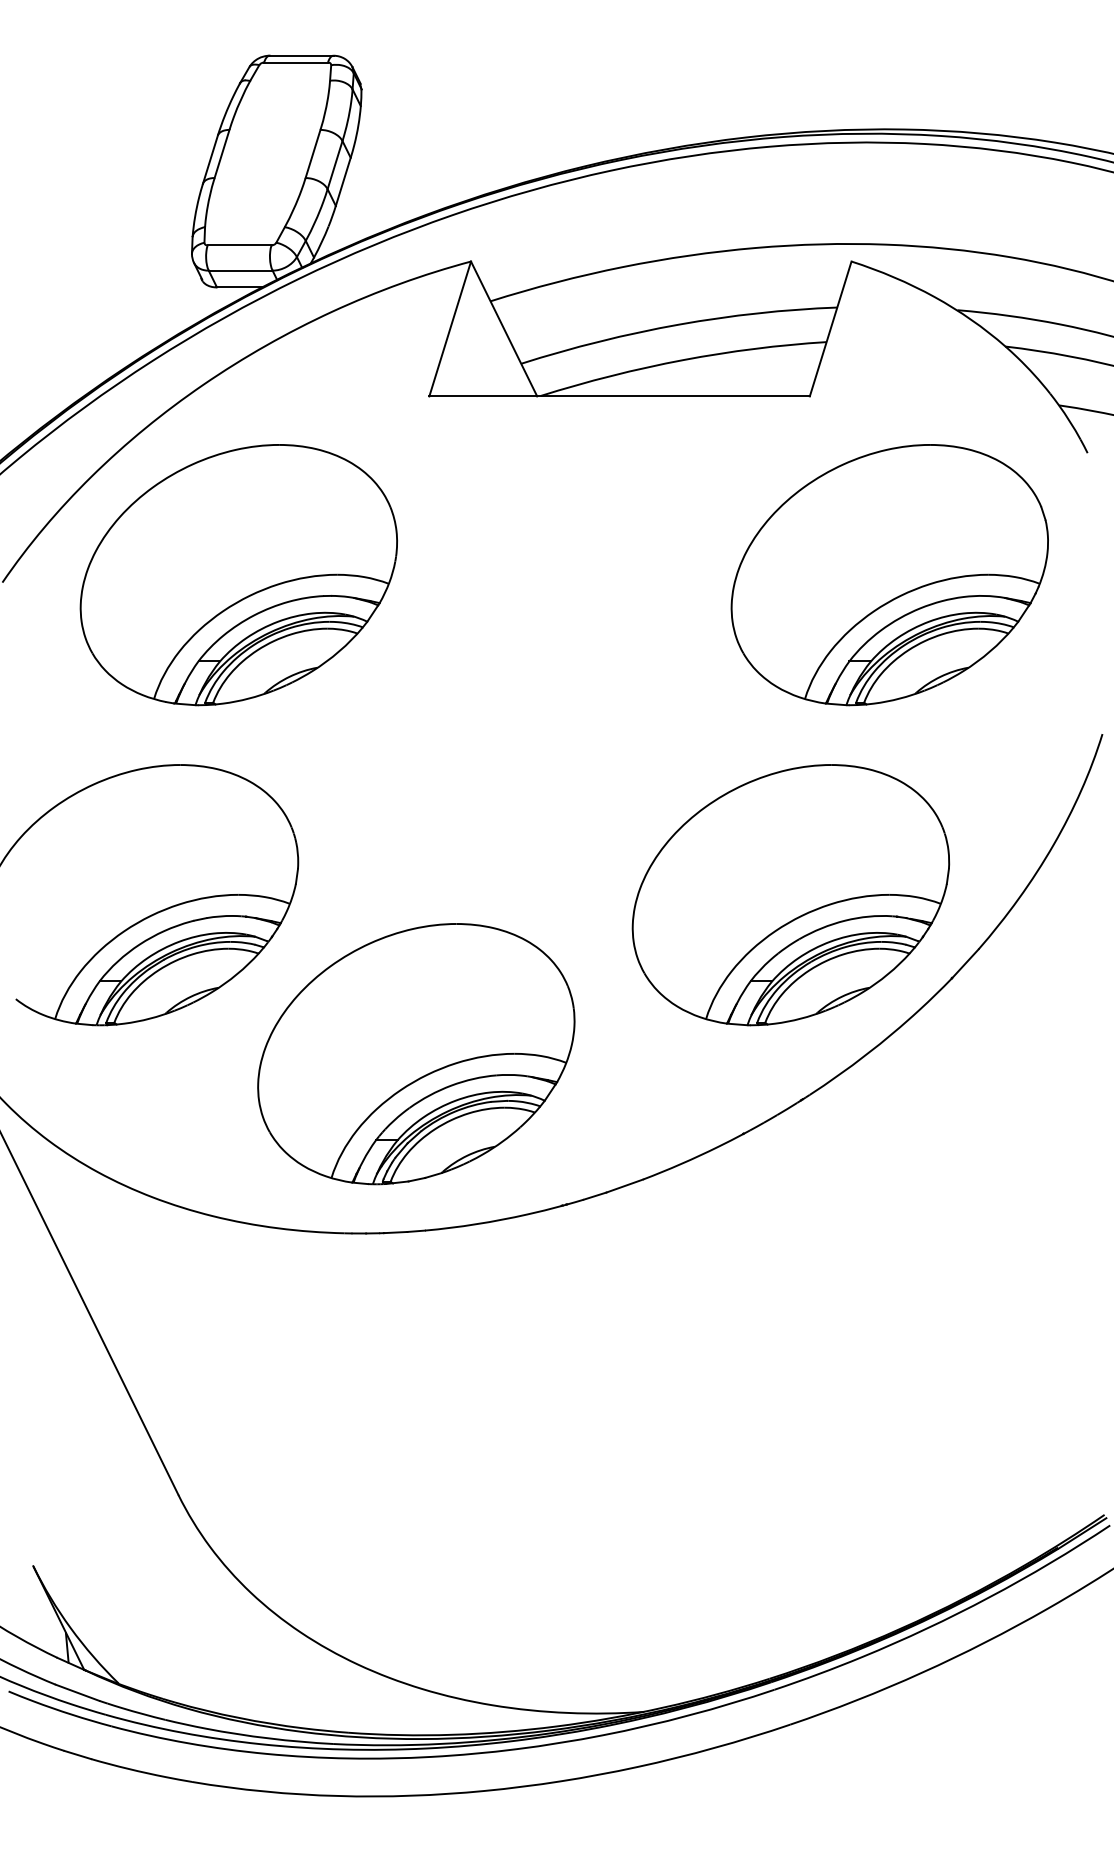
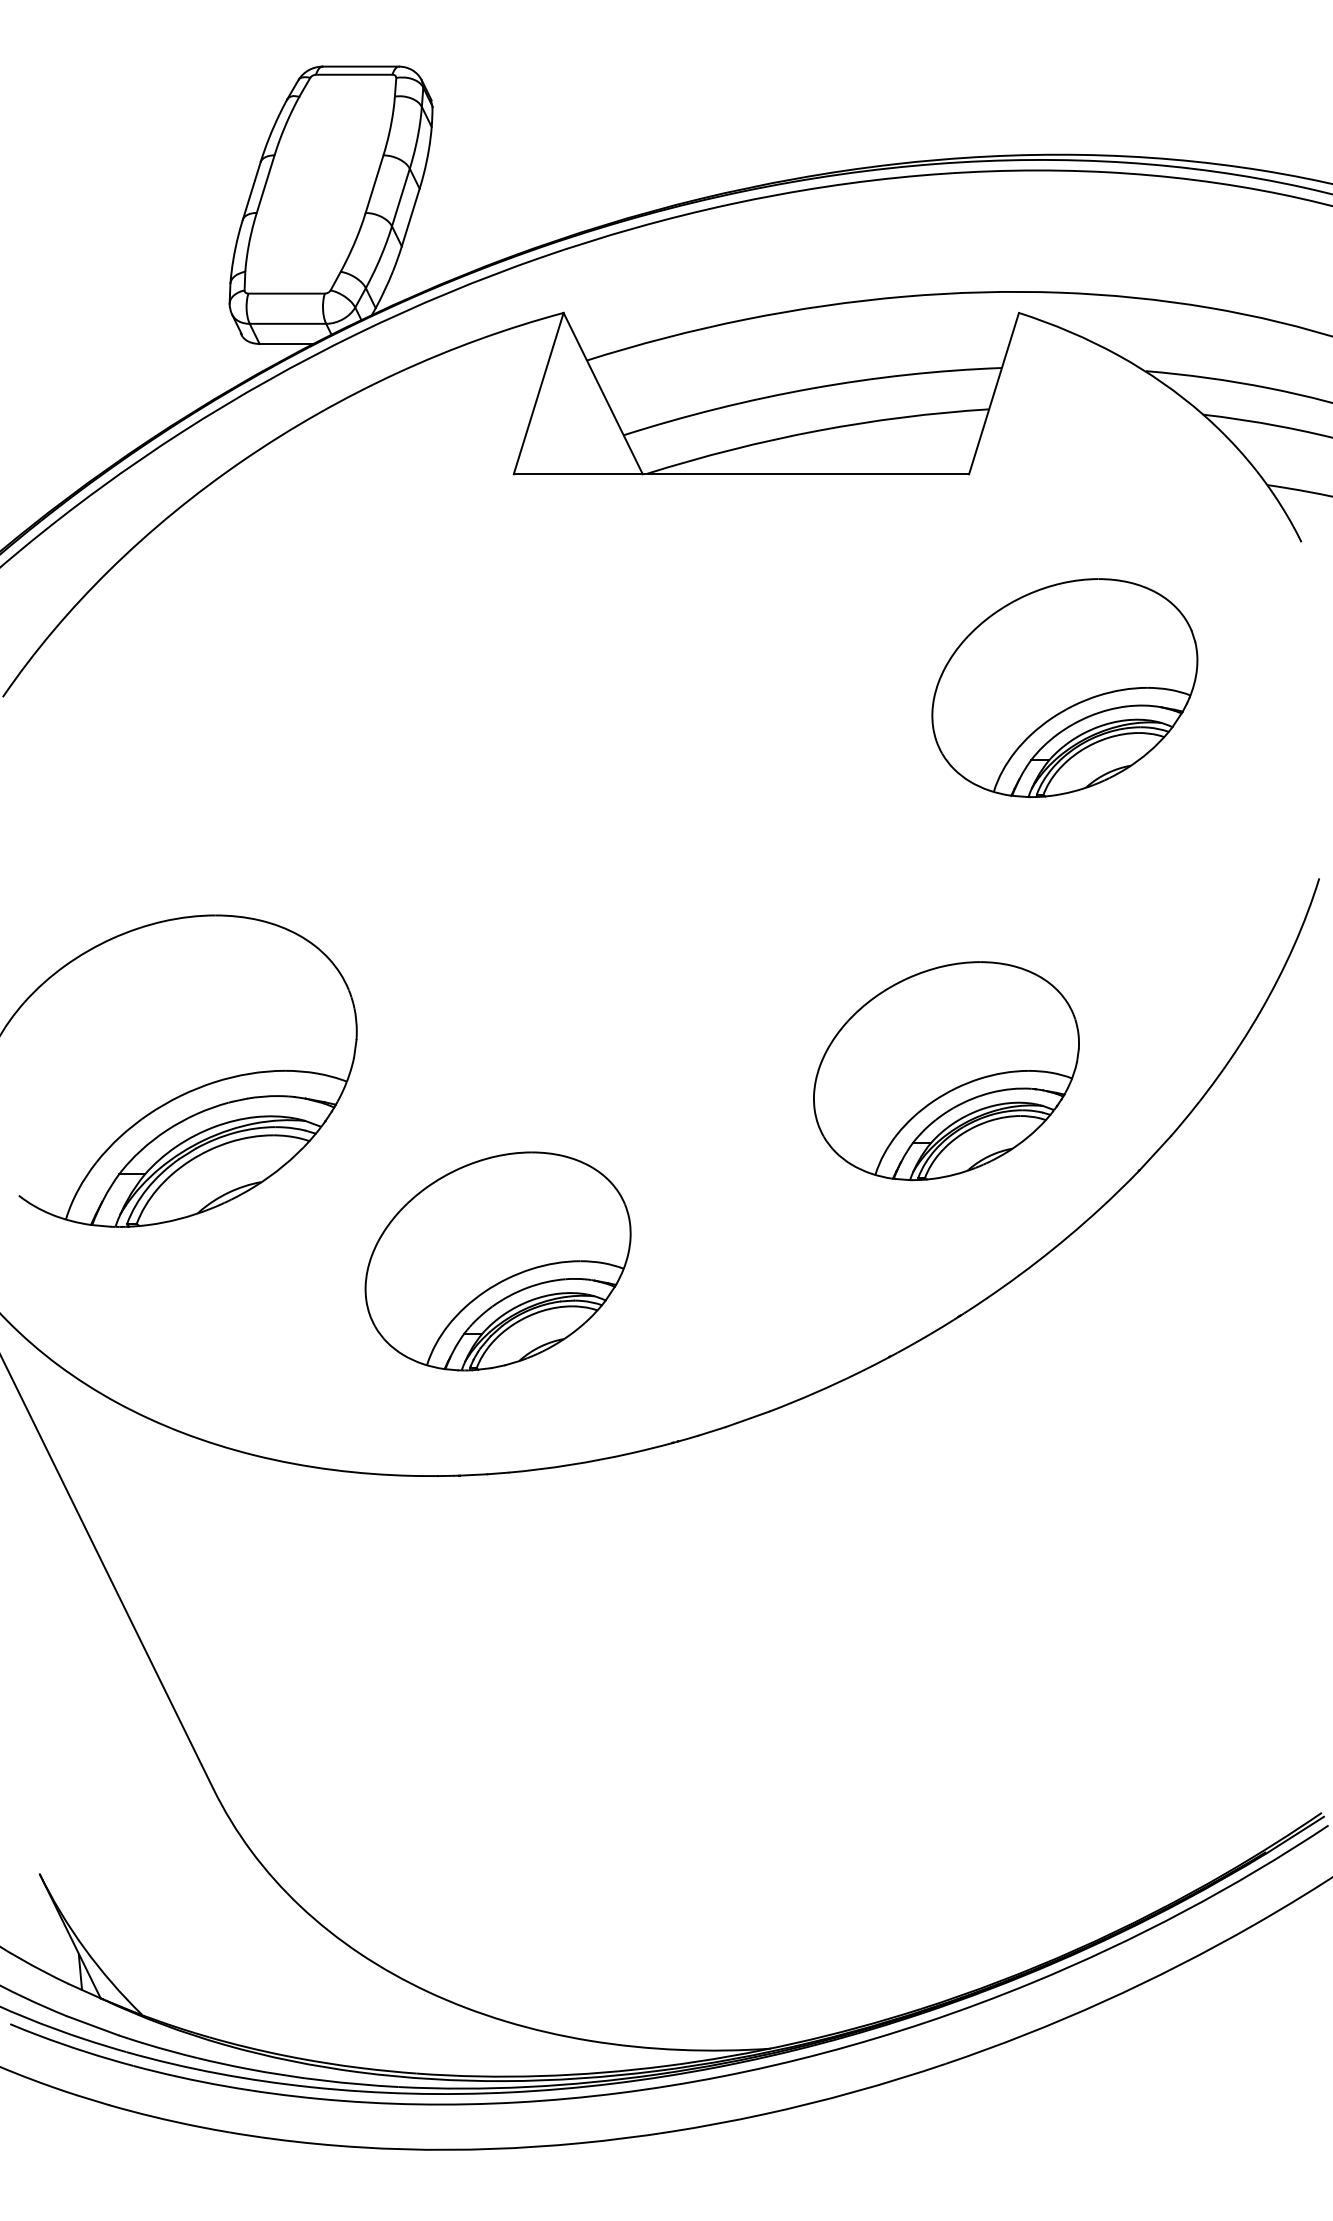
part: (238, 574) -> (285, 687), removed
part: (889, 574) -> (1064, 687), size x0.7
part: (790, 894) -> (946, 1070), size x0.7
part: (415, 1054) -> (497, 1261), size x0.7

